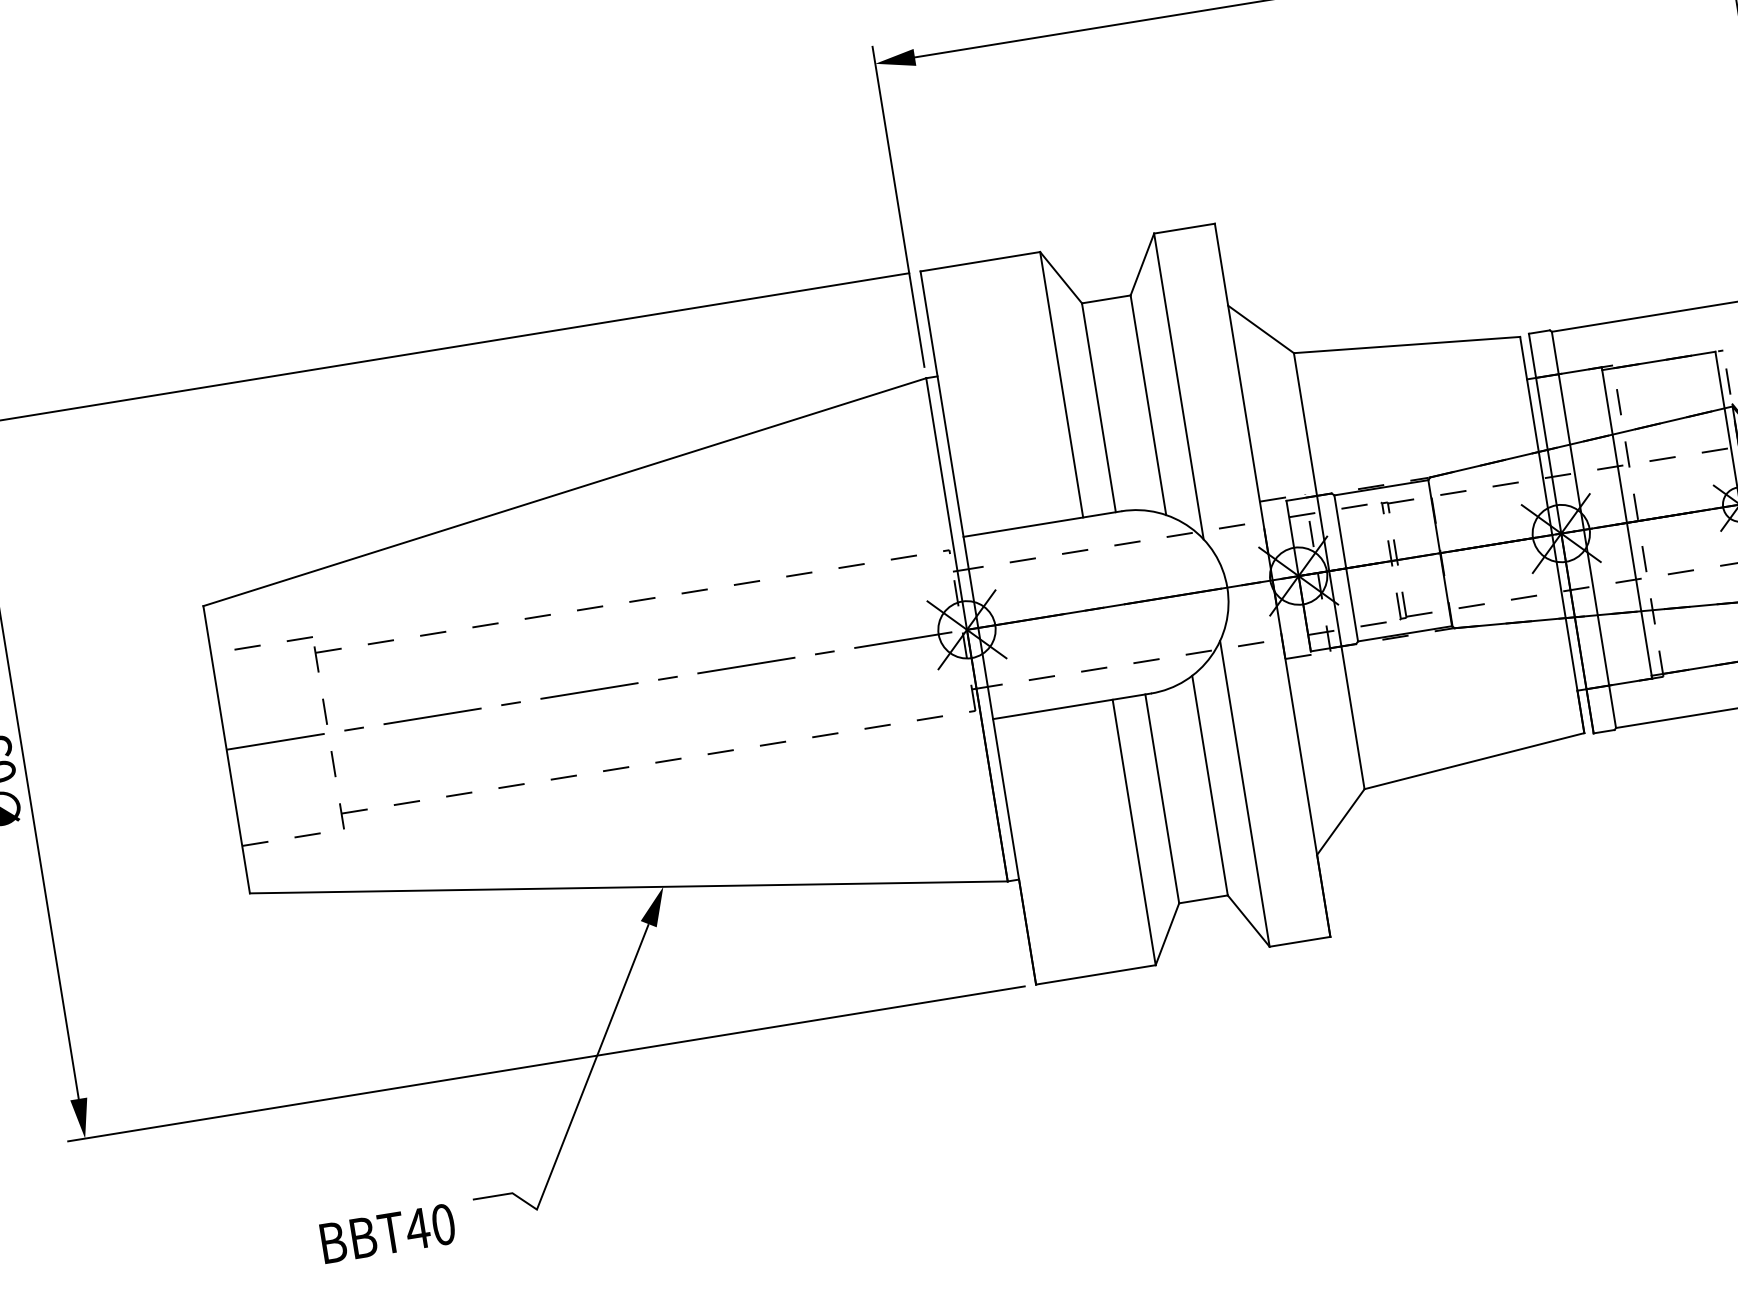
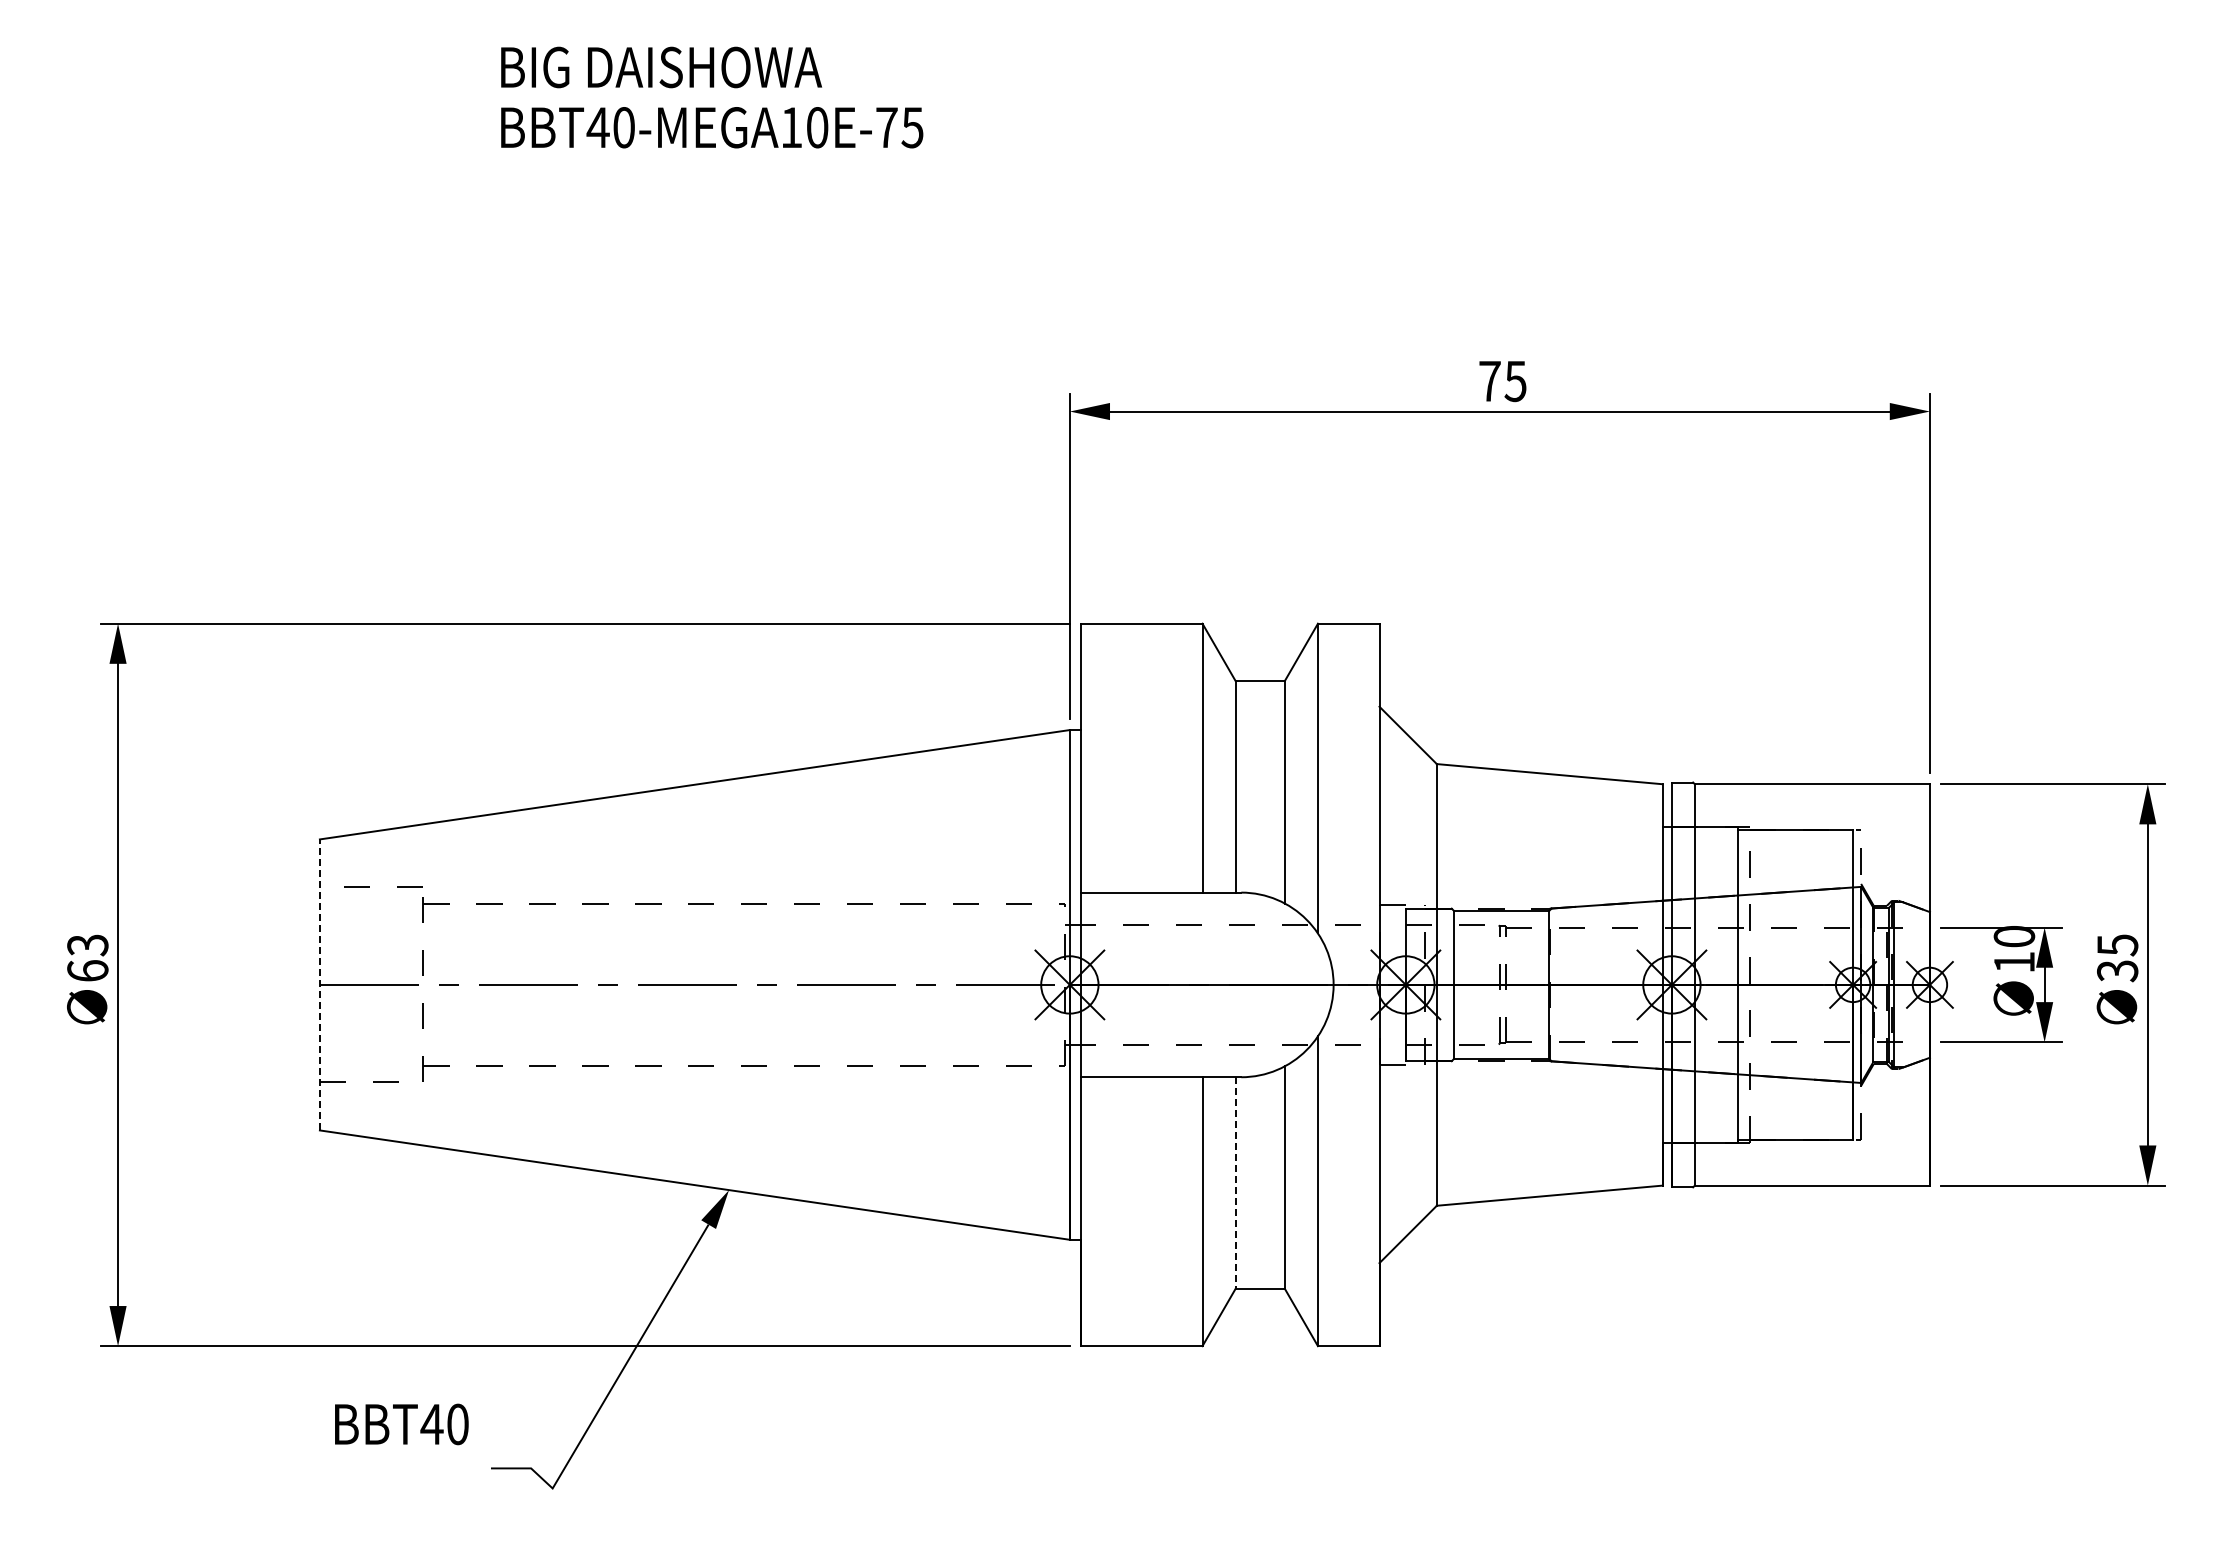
line: (226, 749) -> (319, 984), solid -> dashed
line: (1162, 799) -> (1235, 1183), solid -> dashed
text: (387, 1233) -> (401, 1424), moved

